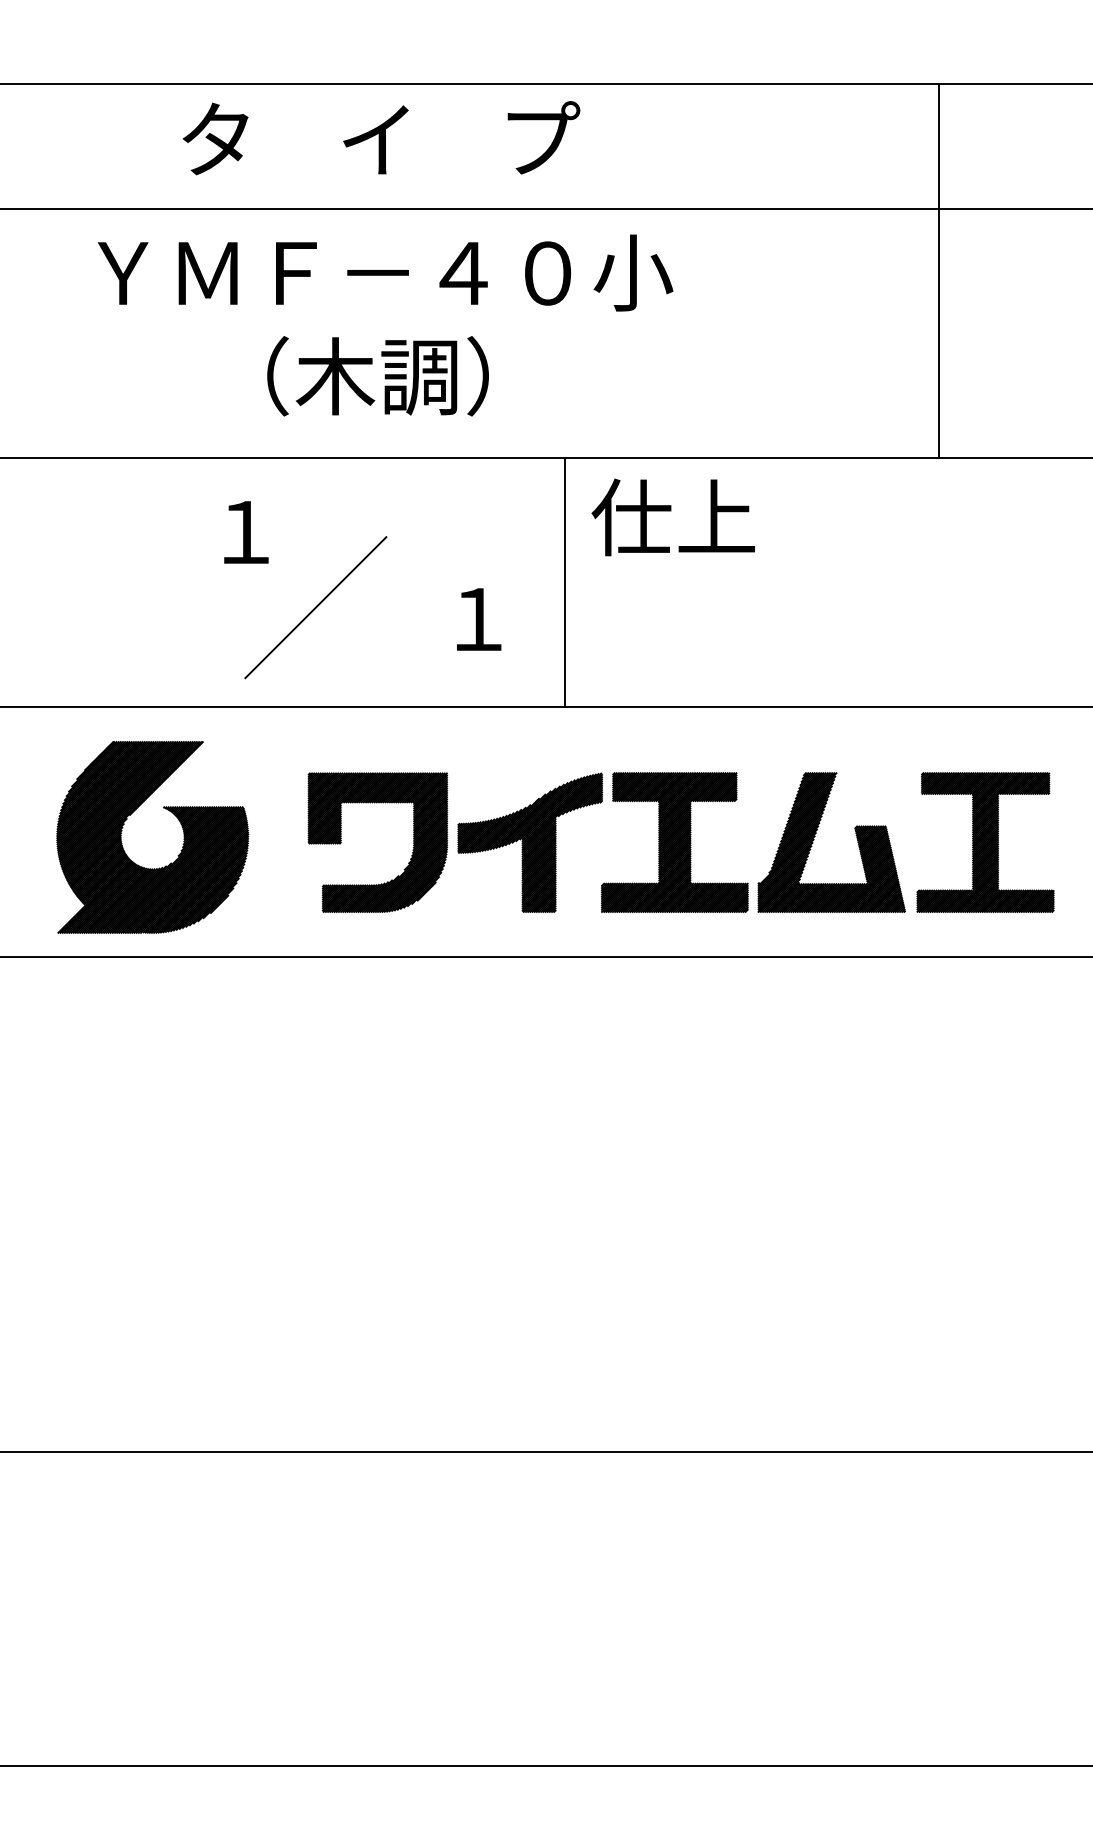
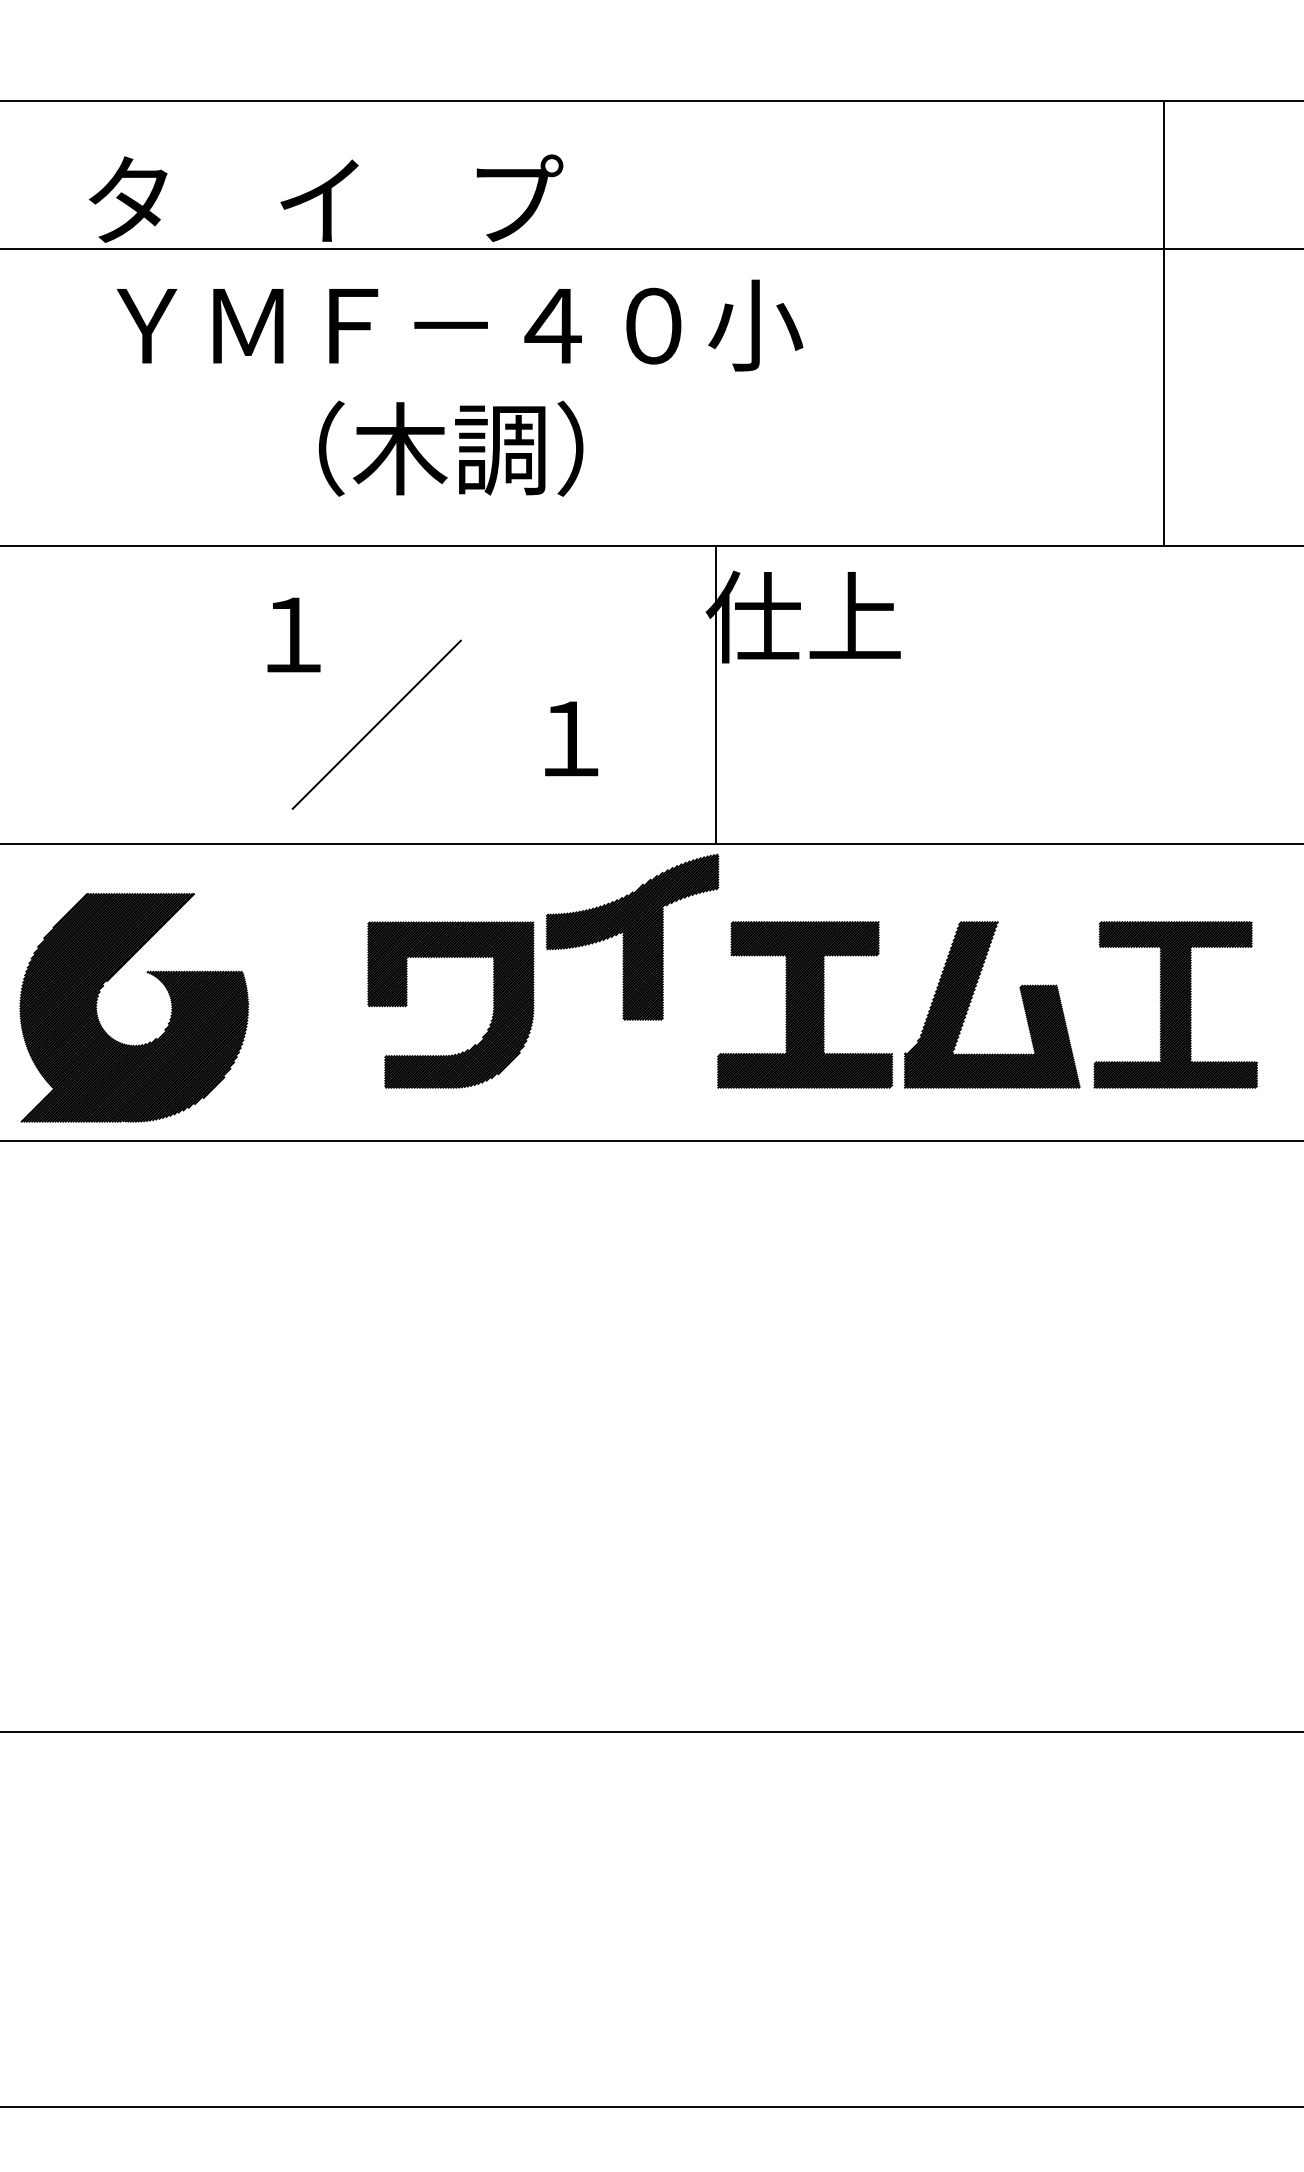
text: (381, 138) -> (326, 198), moved
line: (938, 271) -> (1163, 323), moved
line: (565, 582) -> (716, 694), moved
part: (183, 832) -> (170, 1002), moved
part: (530, 842) -> (632, 936), moved

